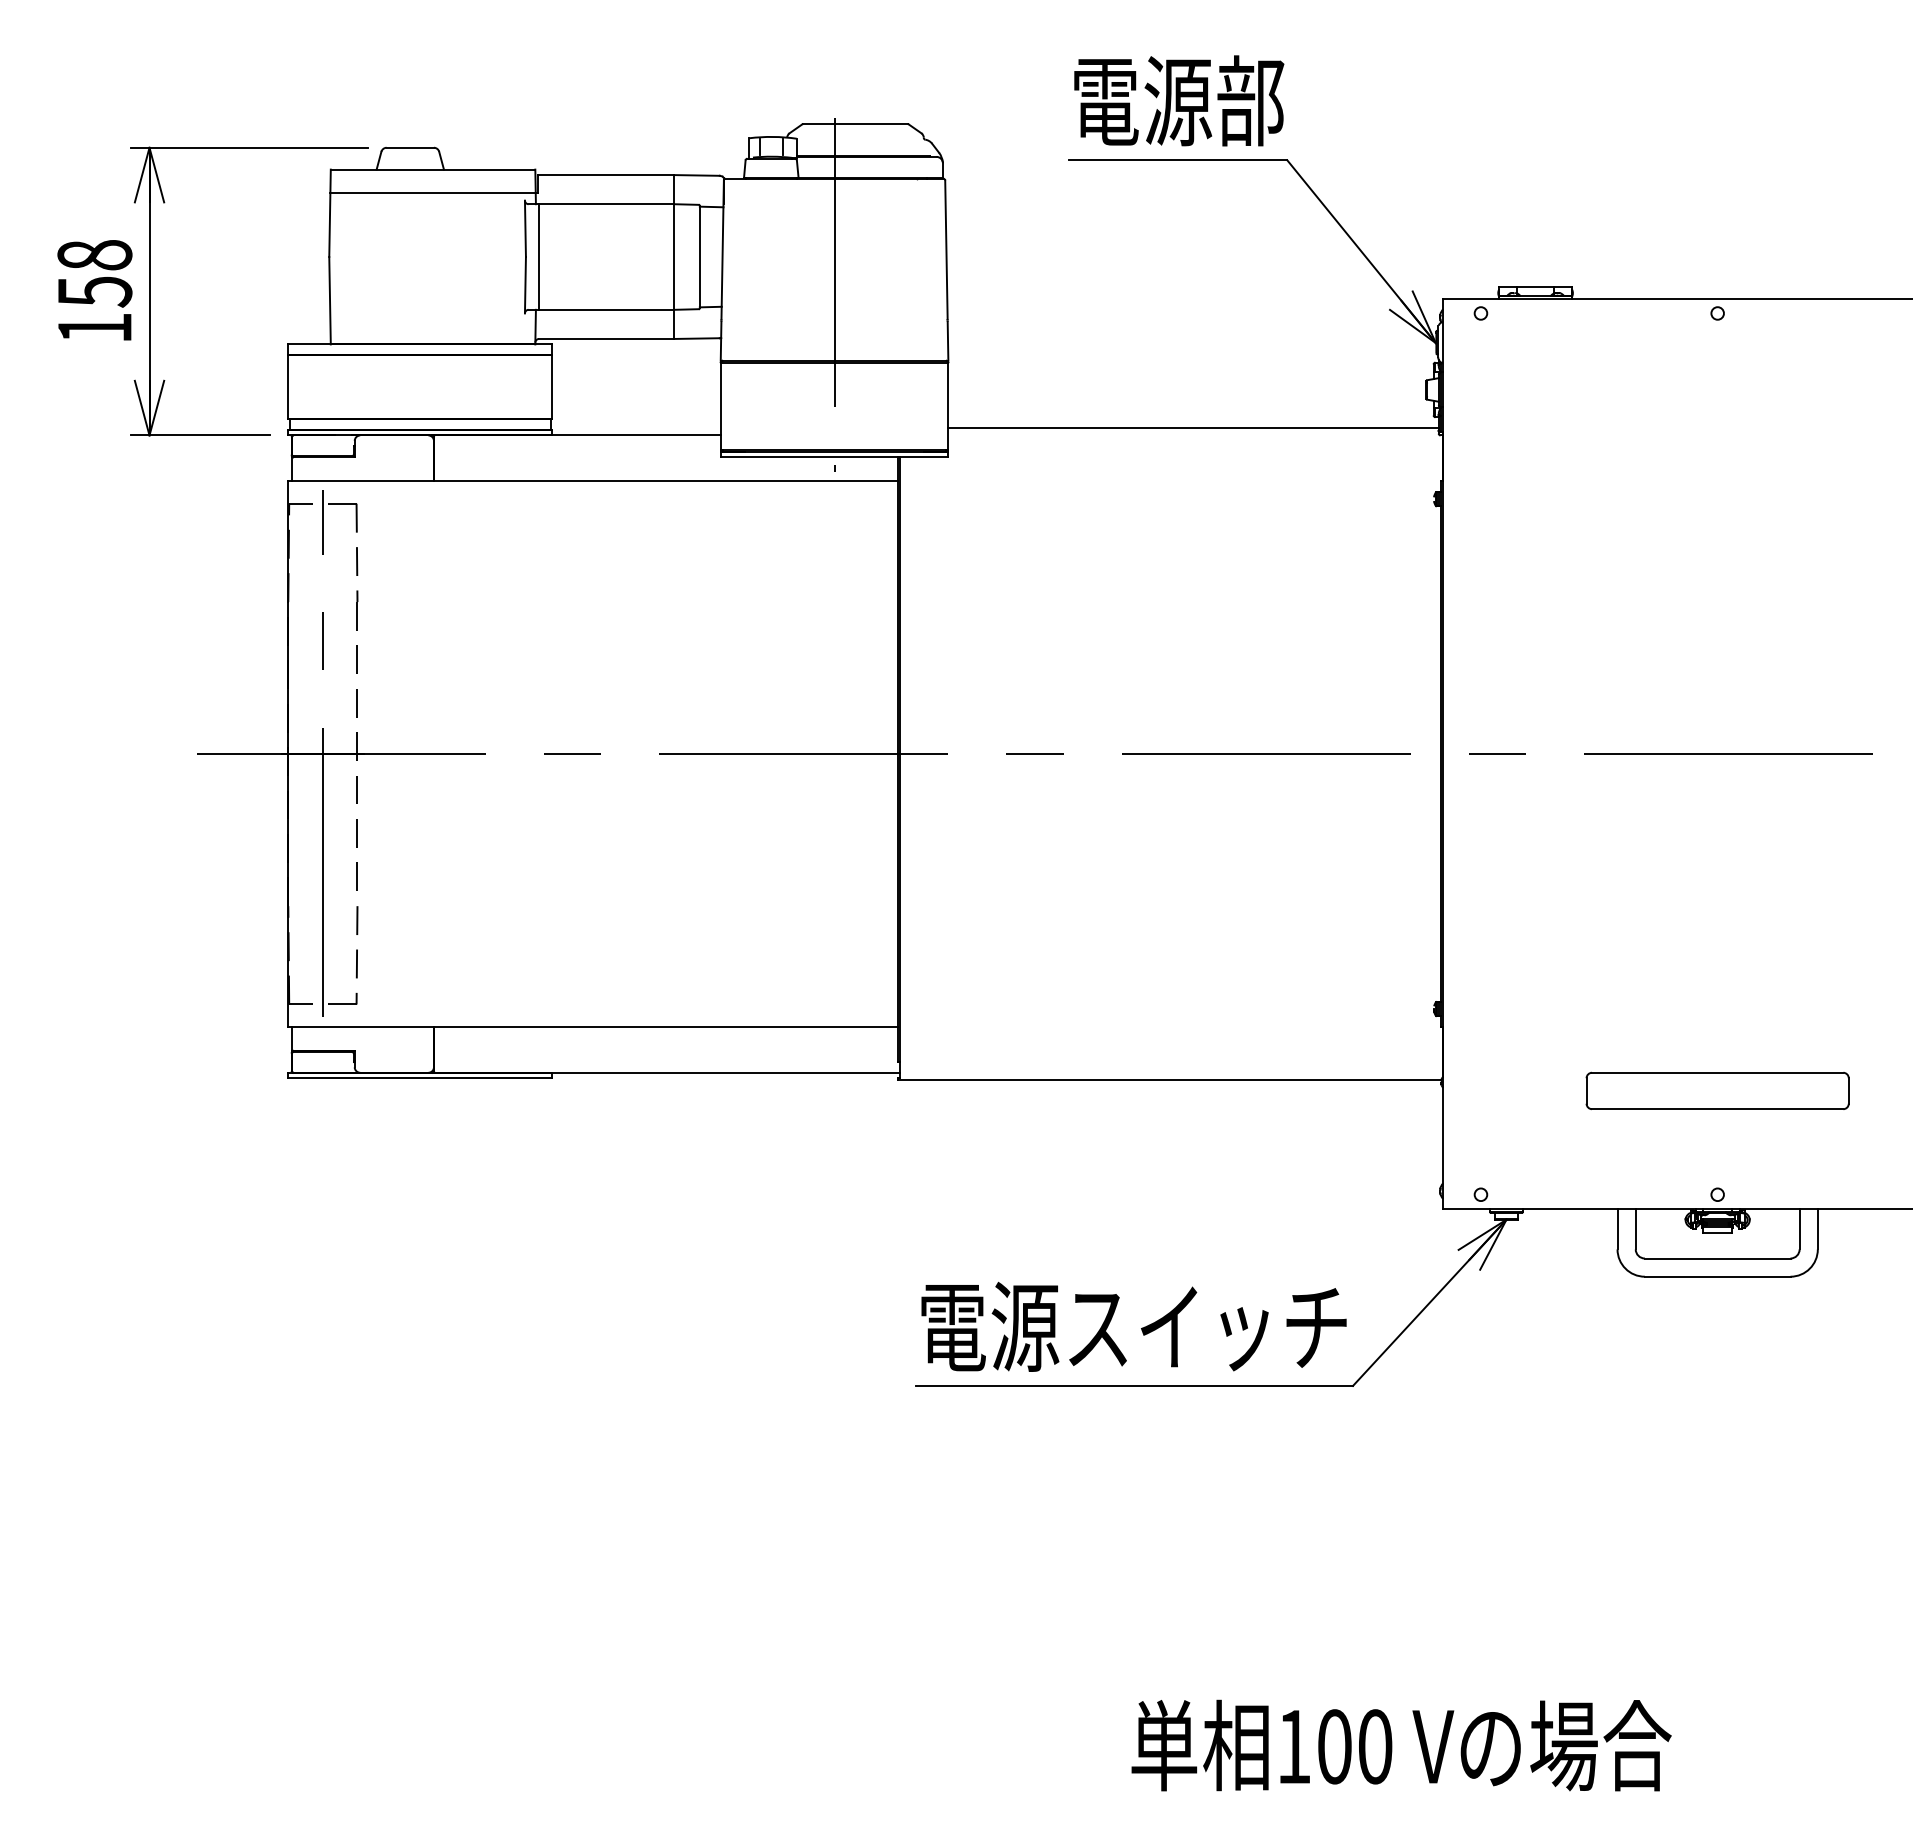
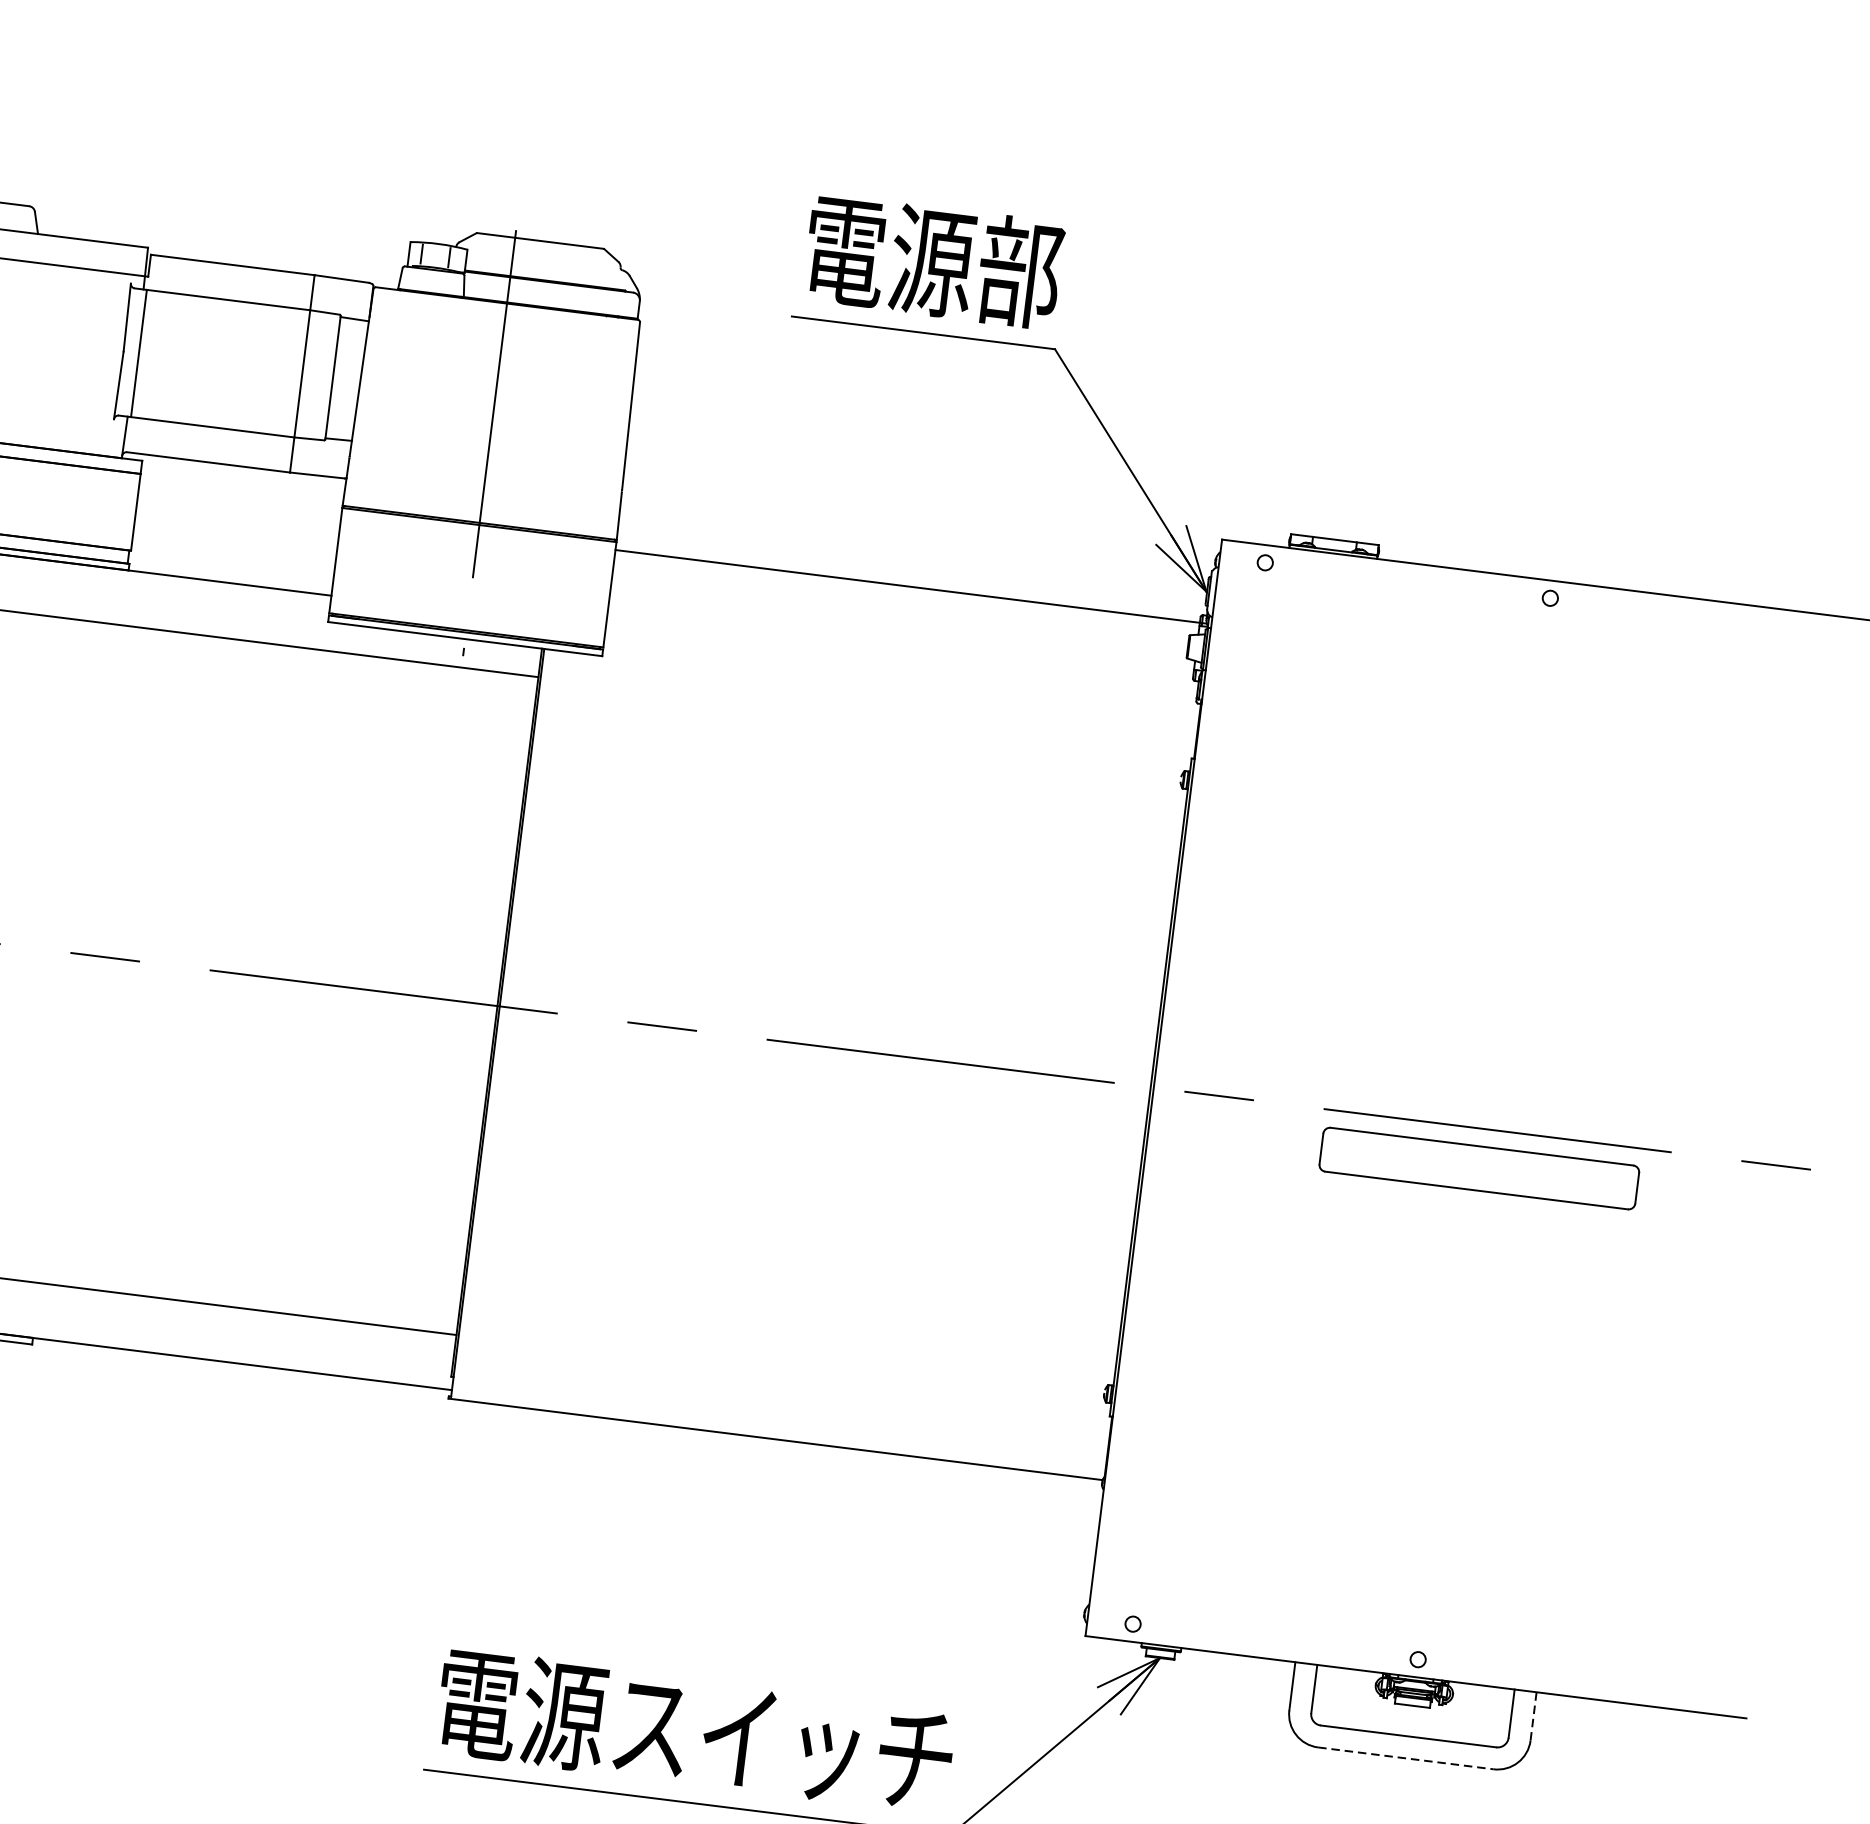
line: (1193, 428) -> (910, 587), moved
part: (1717, 1090) -> (1479, 1167), moved
line: (1817, 1228) -> (1533, 1715), solid -> dashed
line: (1717, 1276) -> (1405, 1758), solid -> dashed

